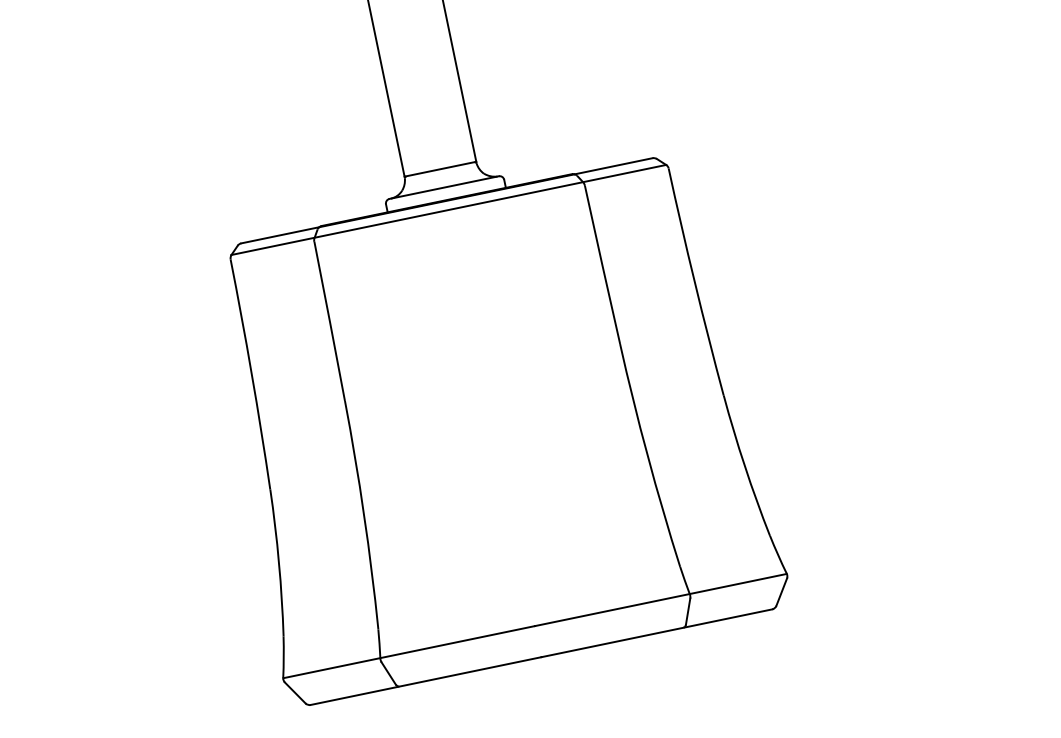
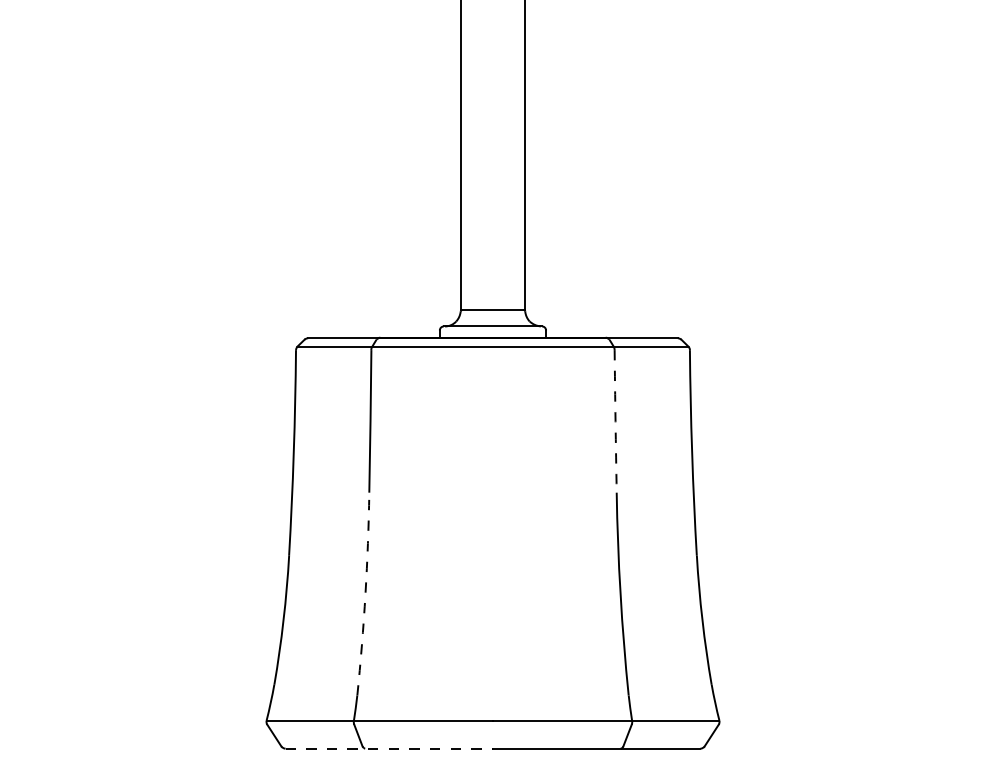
arc: (602, 265) -> (615, 421), solid -> dashed
arc: (364, 515) -> (365, 594), solid -> dashed
line: (426, 680) -> (389, 748), solid -> dashed

